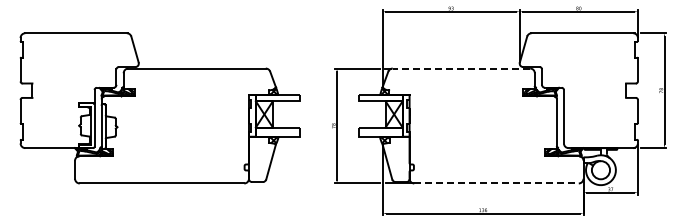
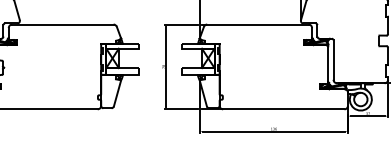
line: (461, 68) -> (257, 24), dashed -> solid
line: (497, 183) -> (284, 109), dashed -> solid

